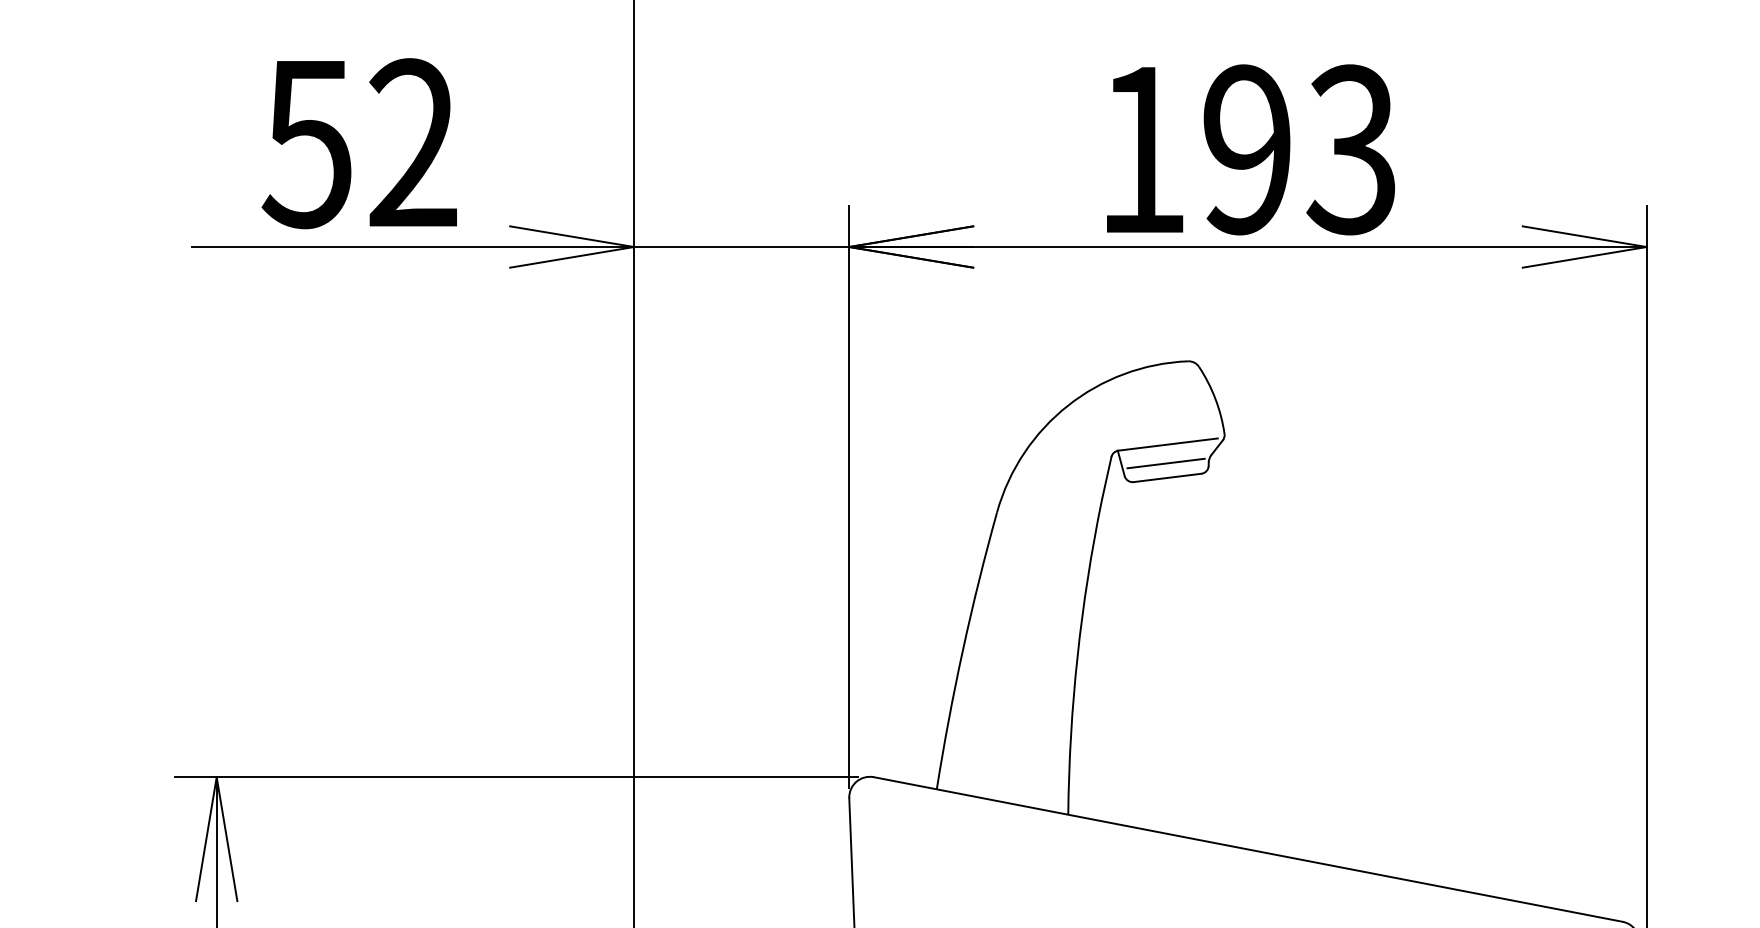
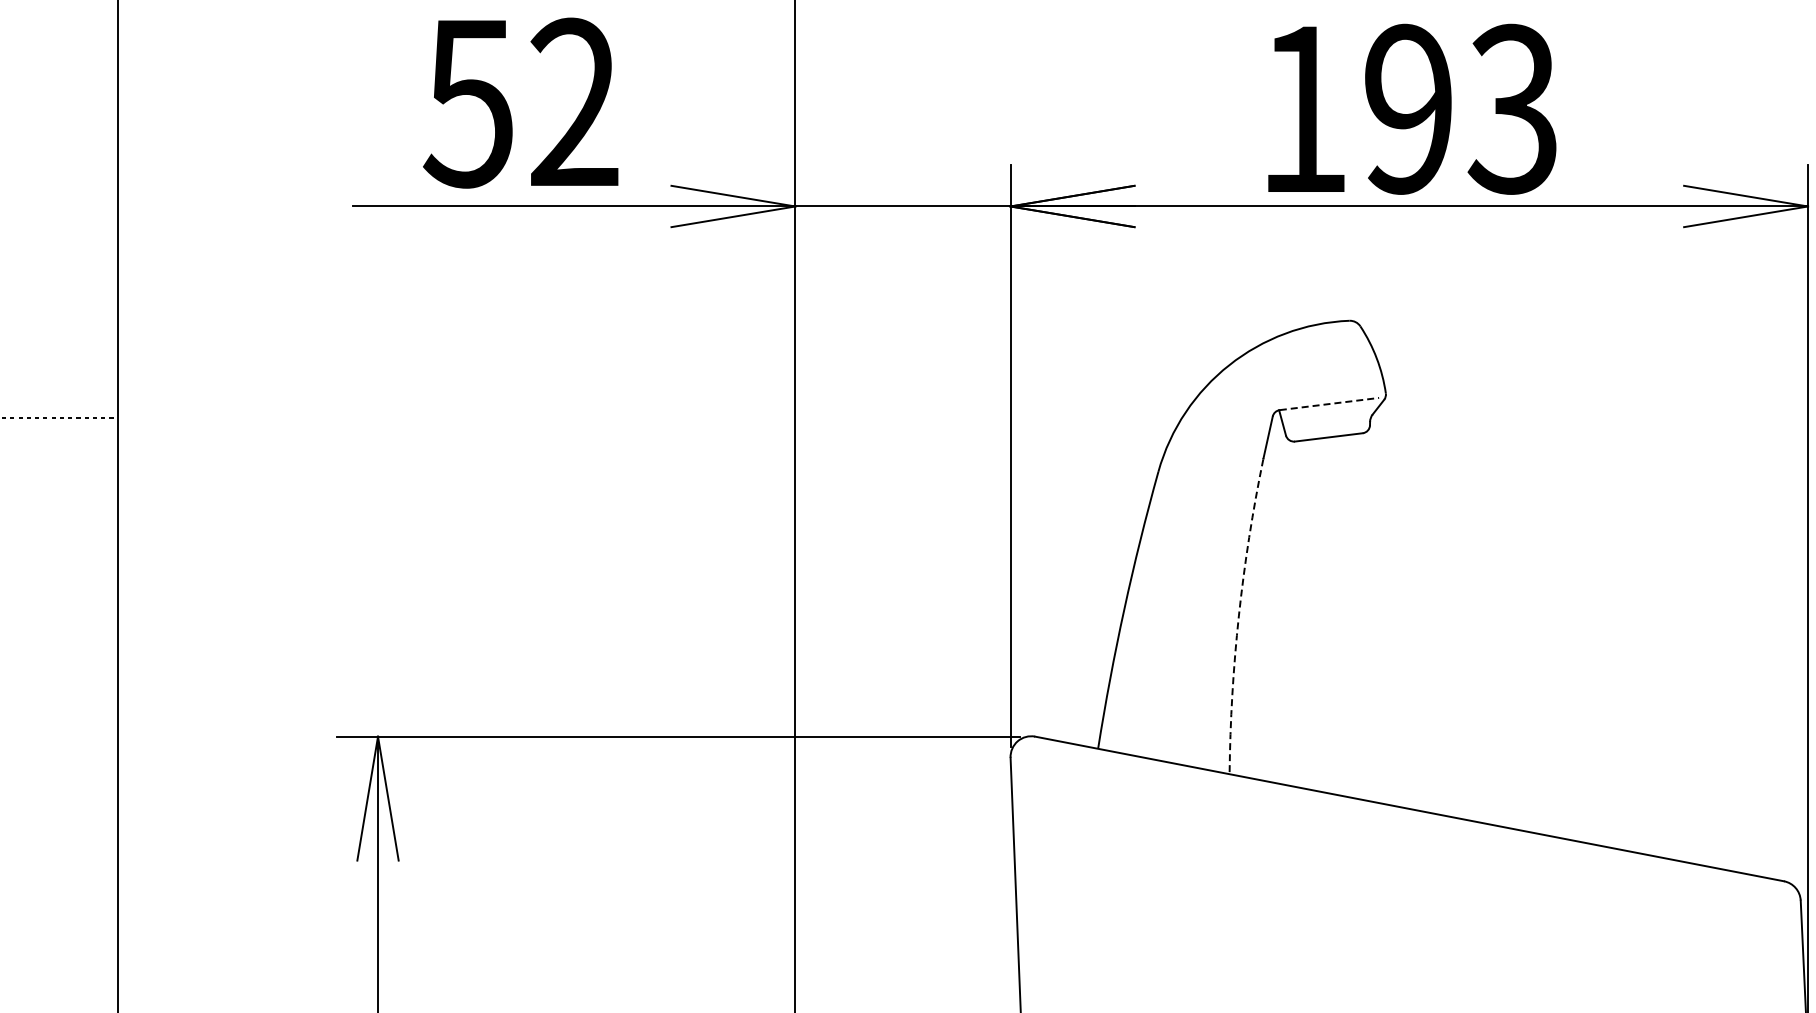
line: (1168, 444) -> (1329, 403), solid -> dashed
line: (1166, 463) -> (1327, 422), removed
arc: (1077, 657) -> (1238, 616), solid -> dashed

